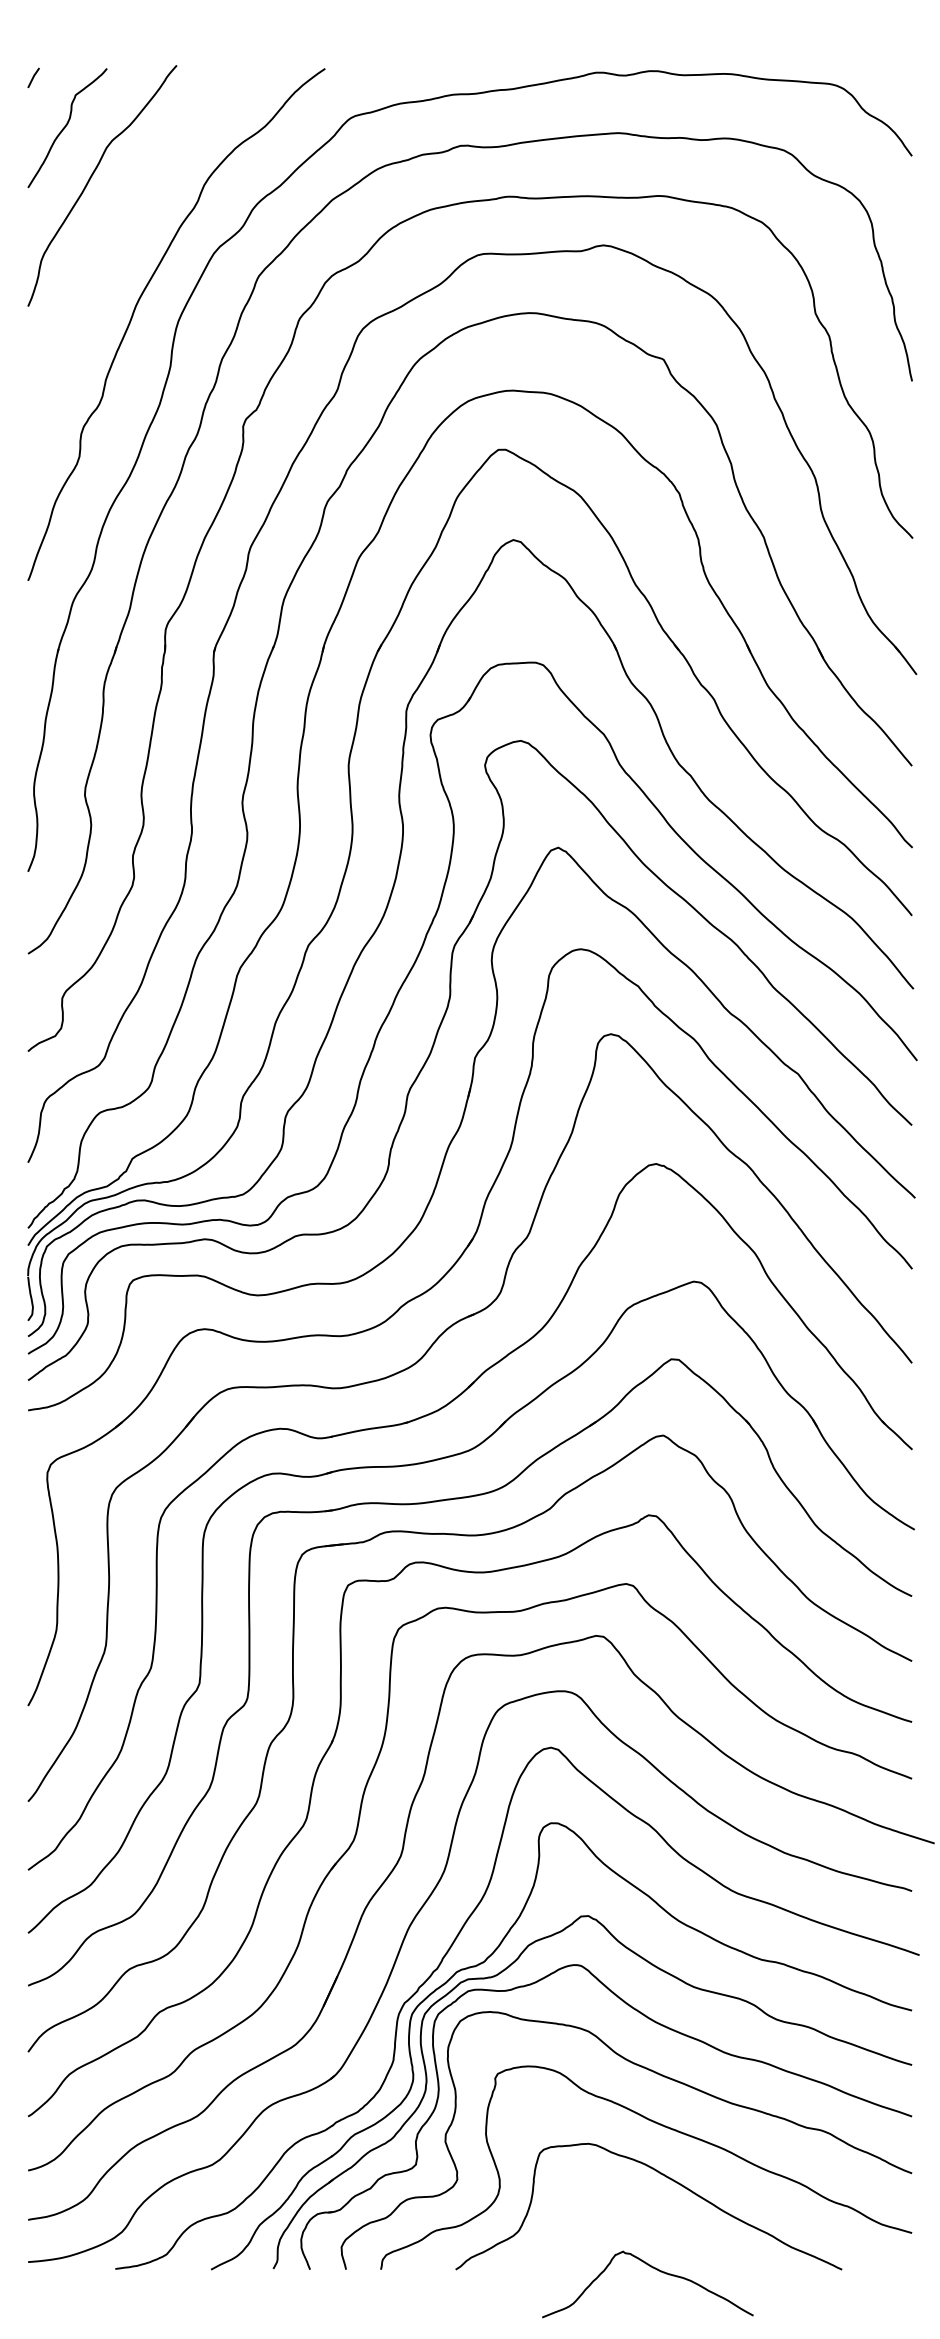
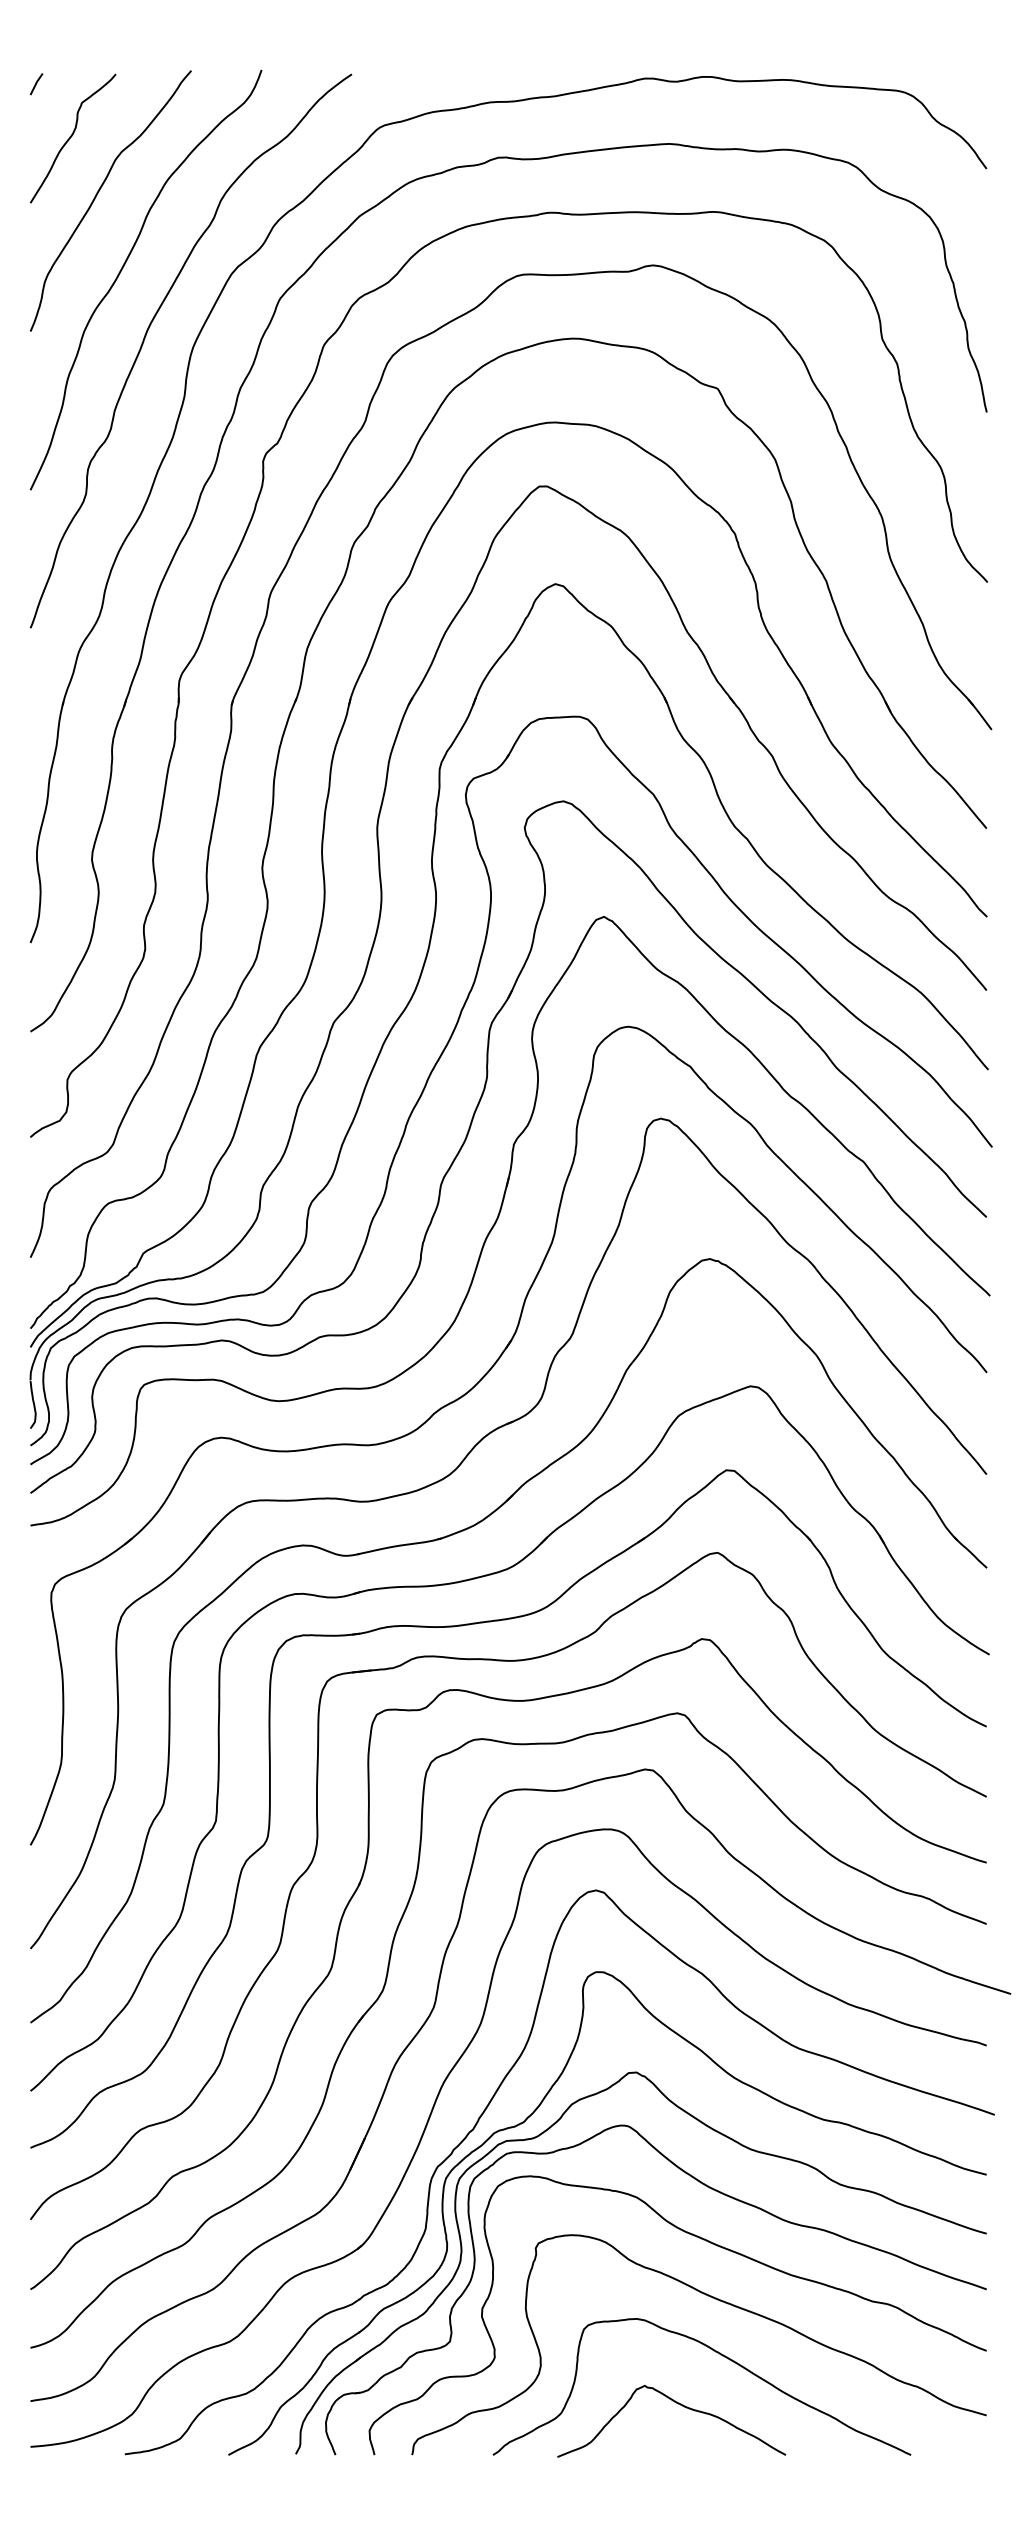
curve: (114, 247) -> (123, 267), added
curve: (654, 2269) -> (678, 2405), moved

